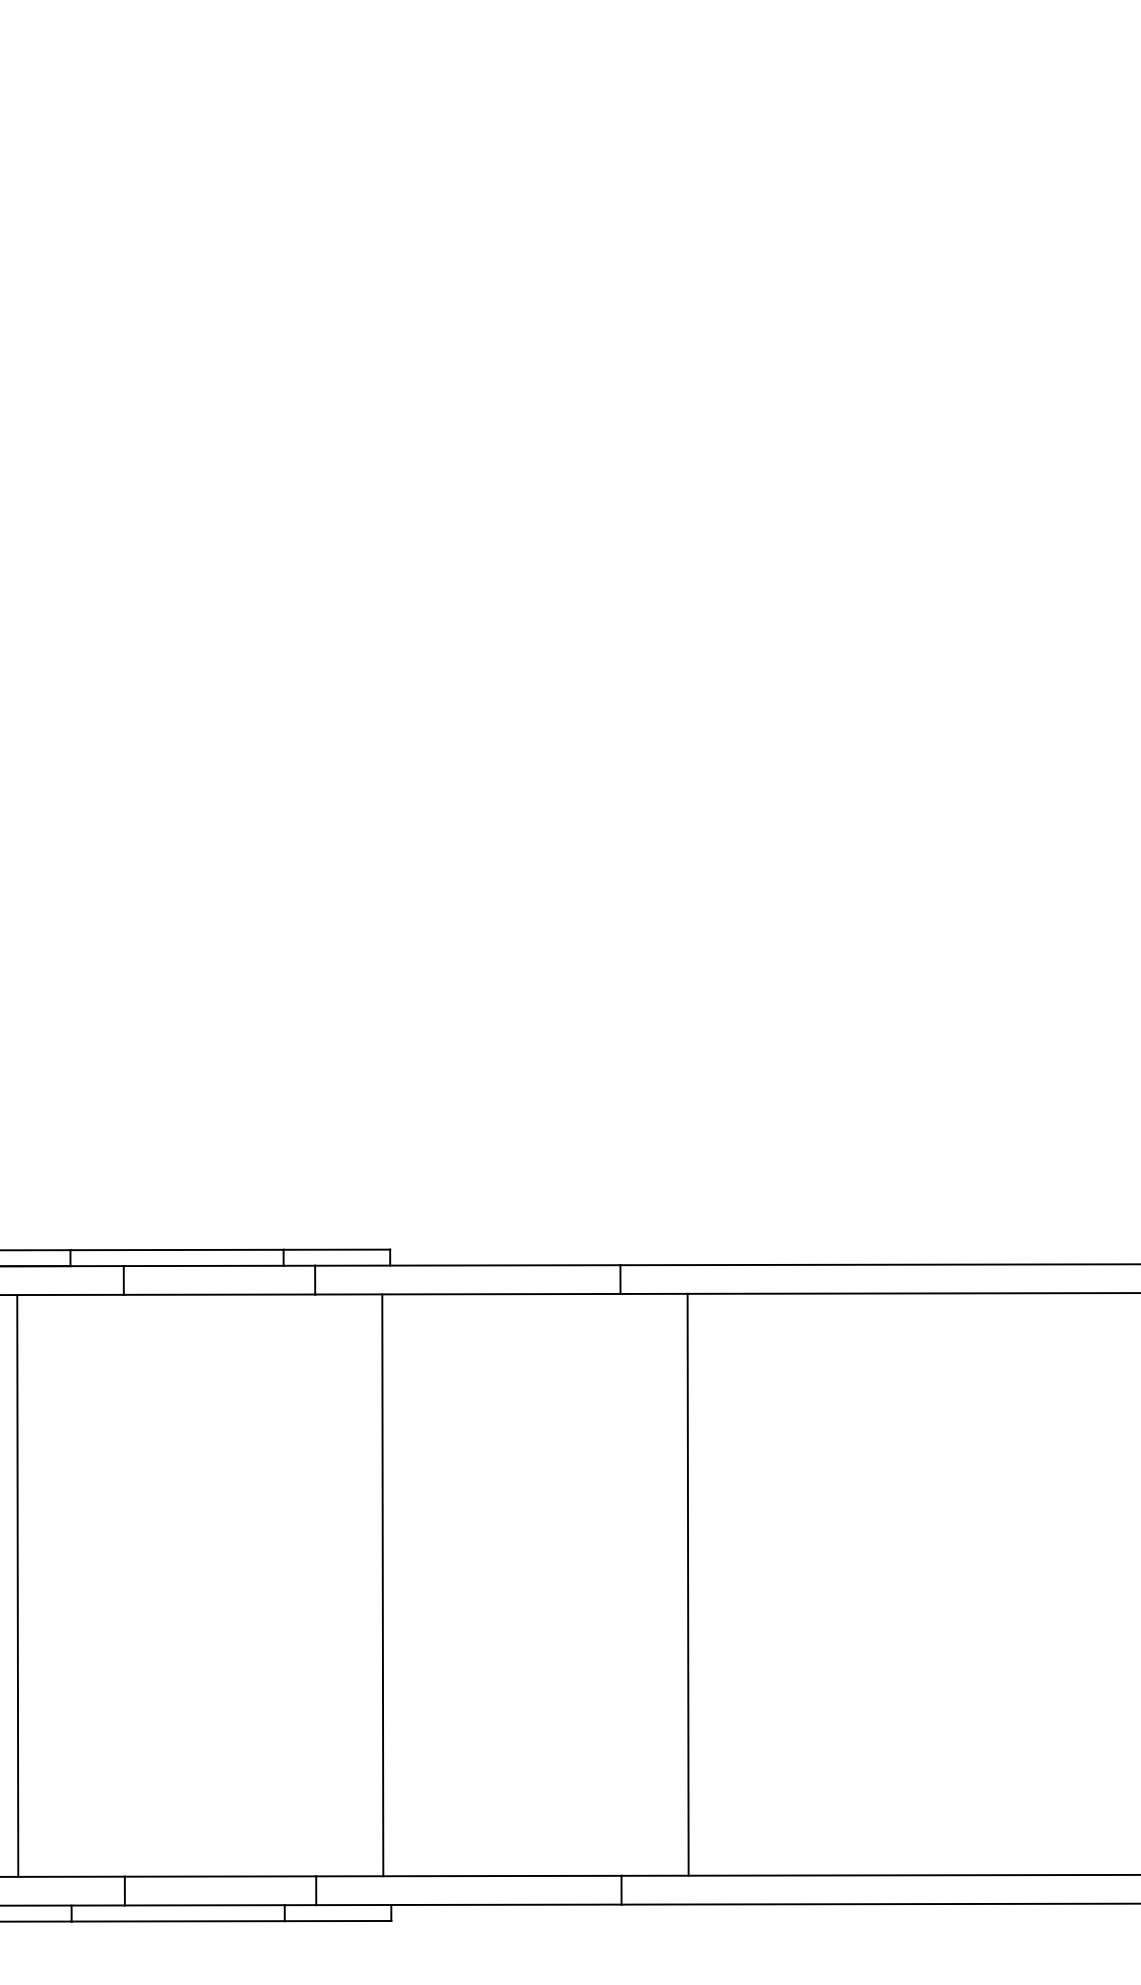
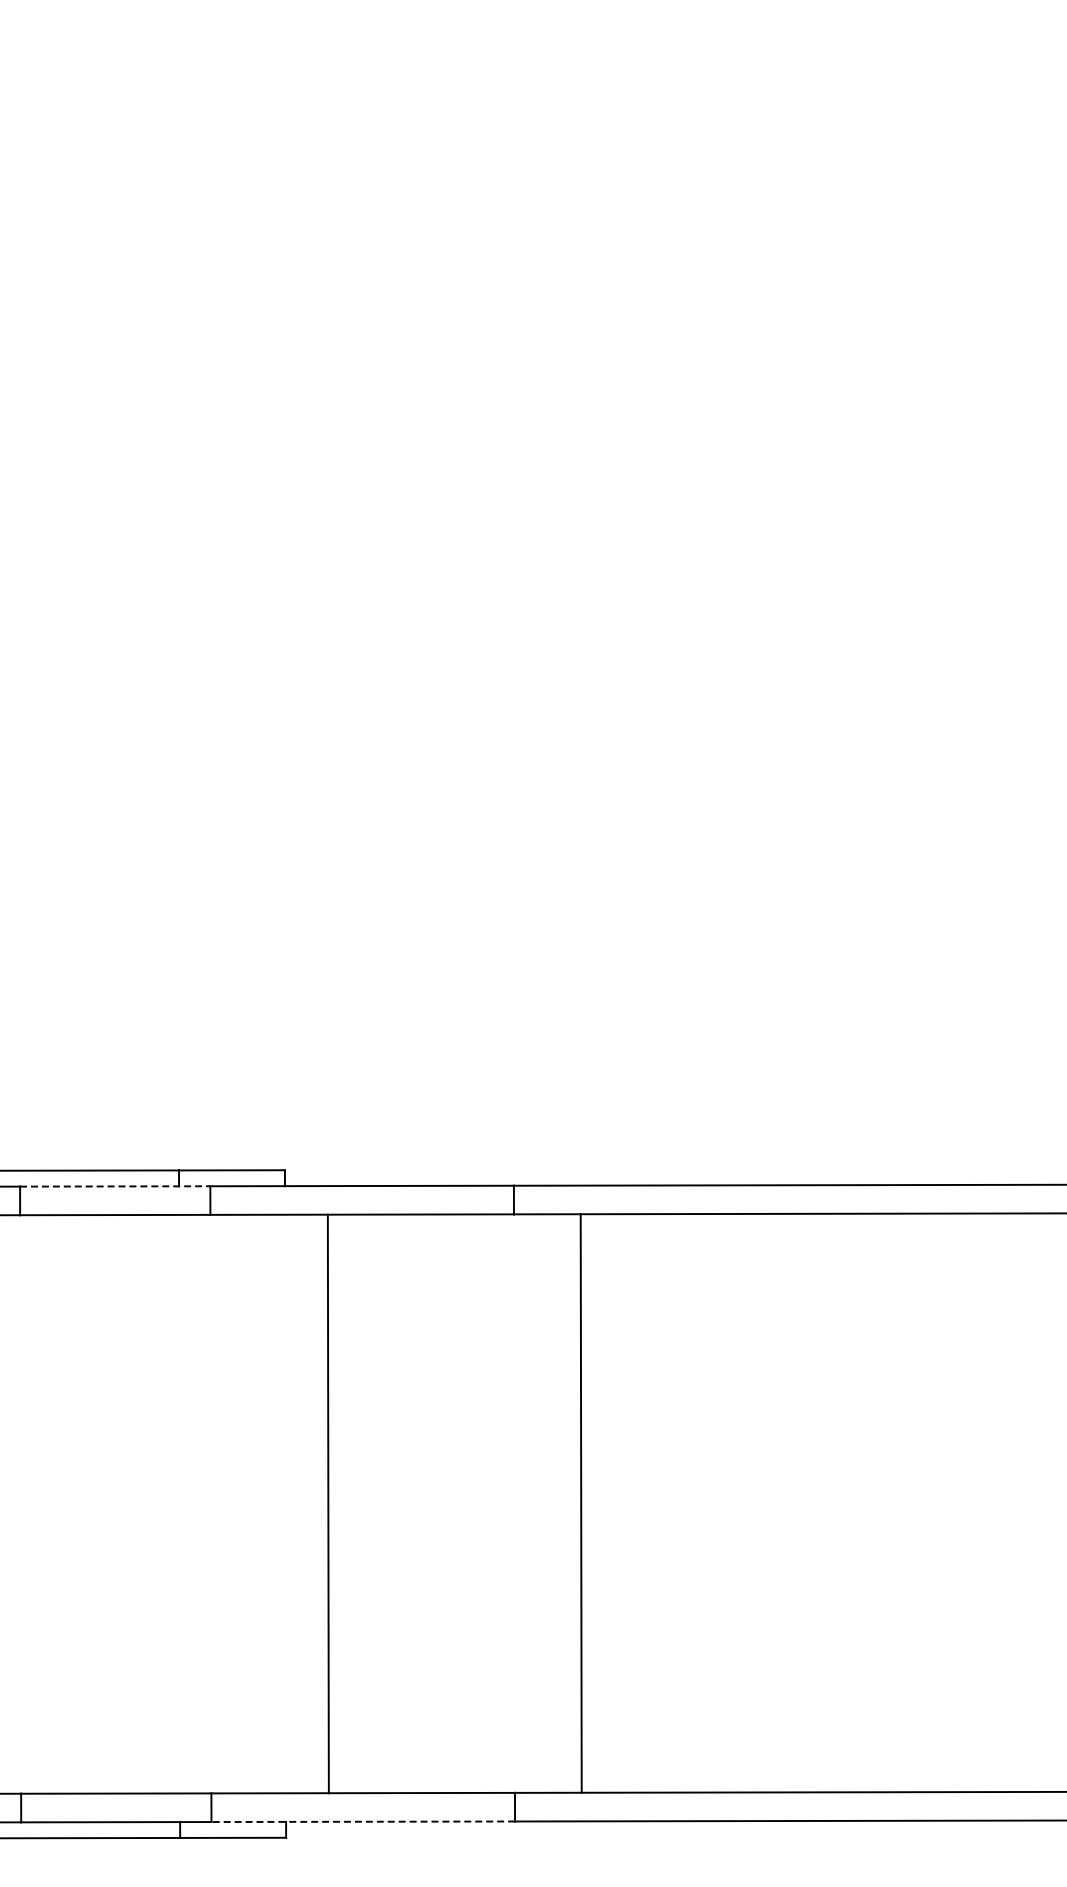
line: (219, 1265) -> (115, 1186), solid -> dashed
line: (382, 1585) -> (328, 1504), moved
line: (468, 1904) -> (362, 1821), solid -> dashed

